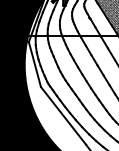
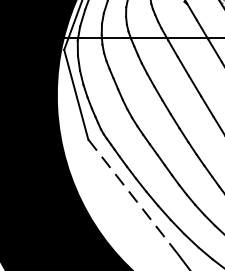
line: (63, 115) -> (133, 196), solid -> dashed

